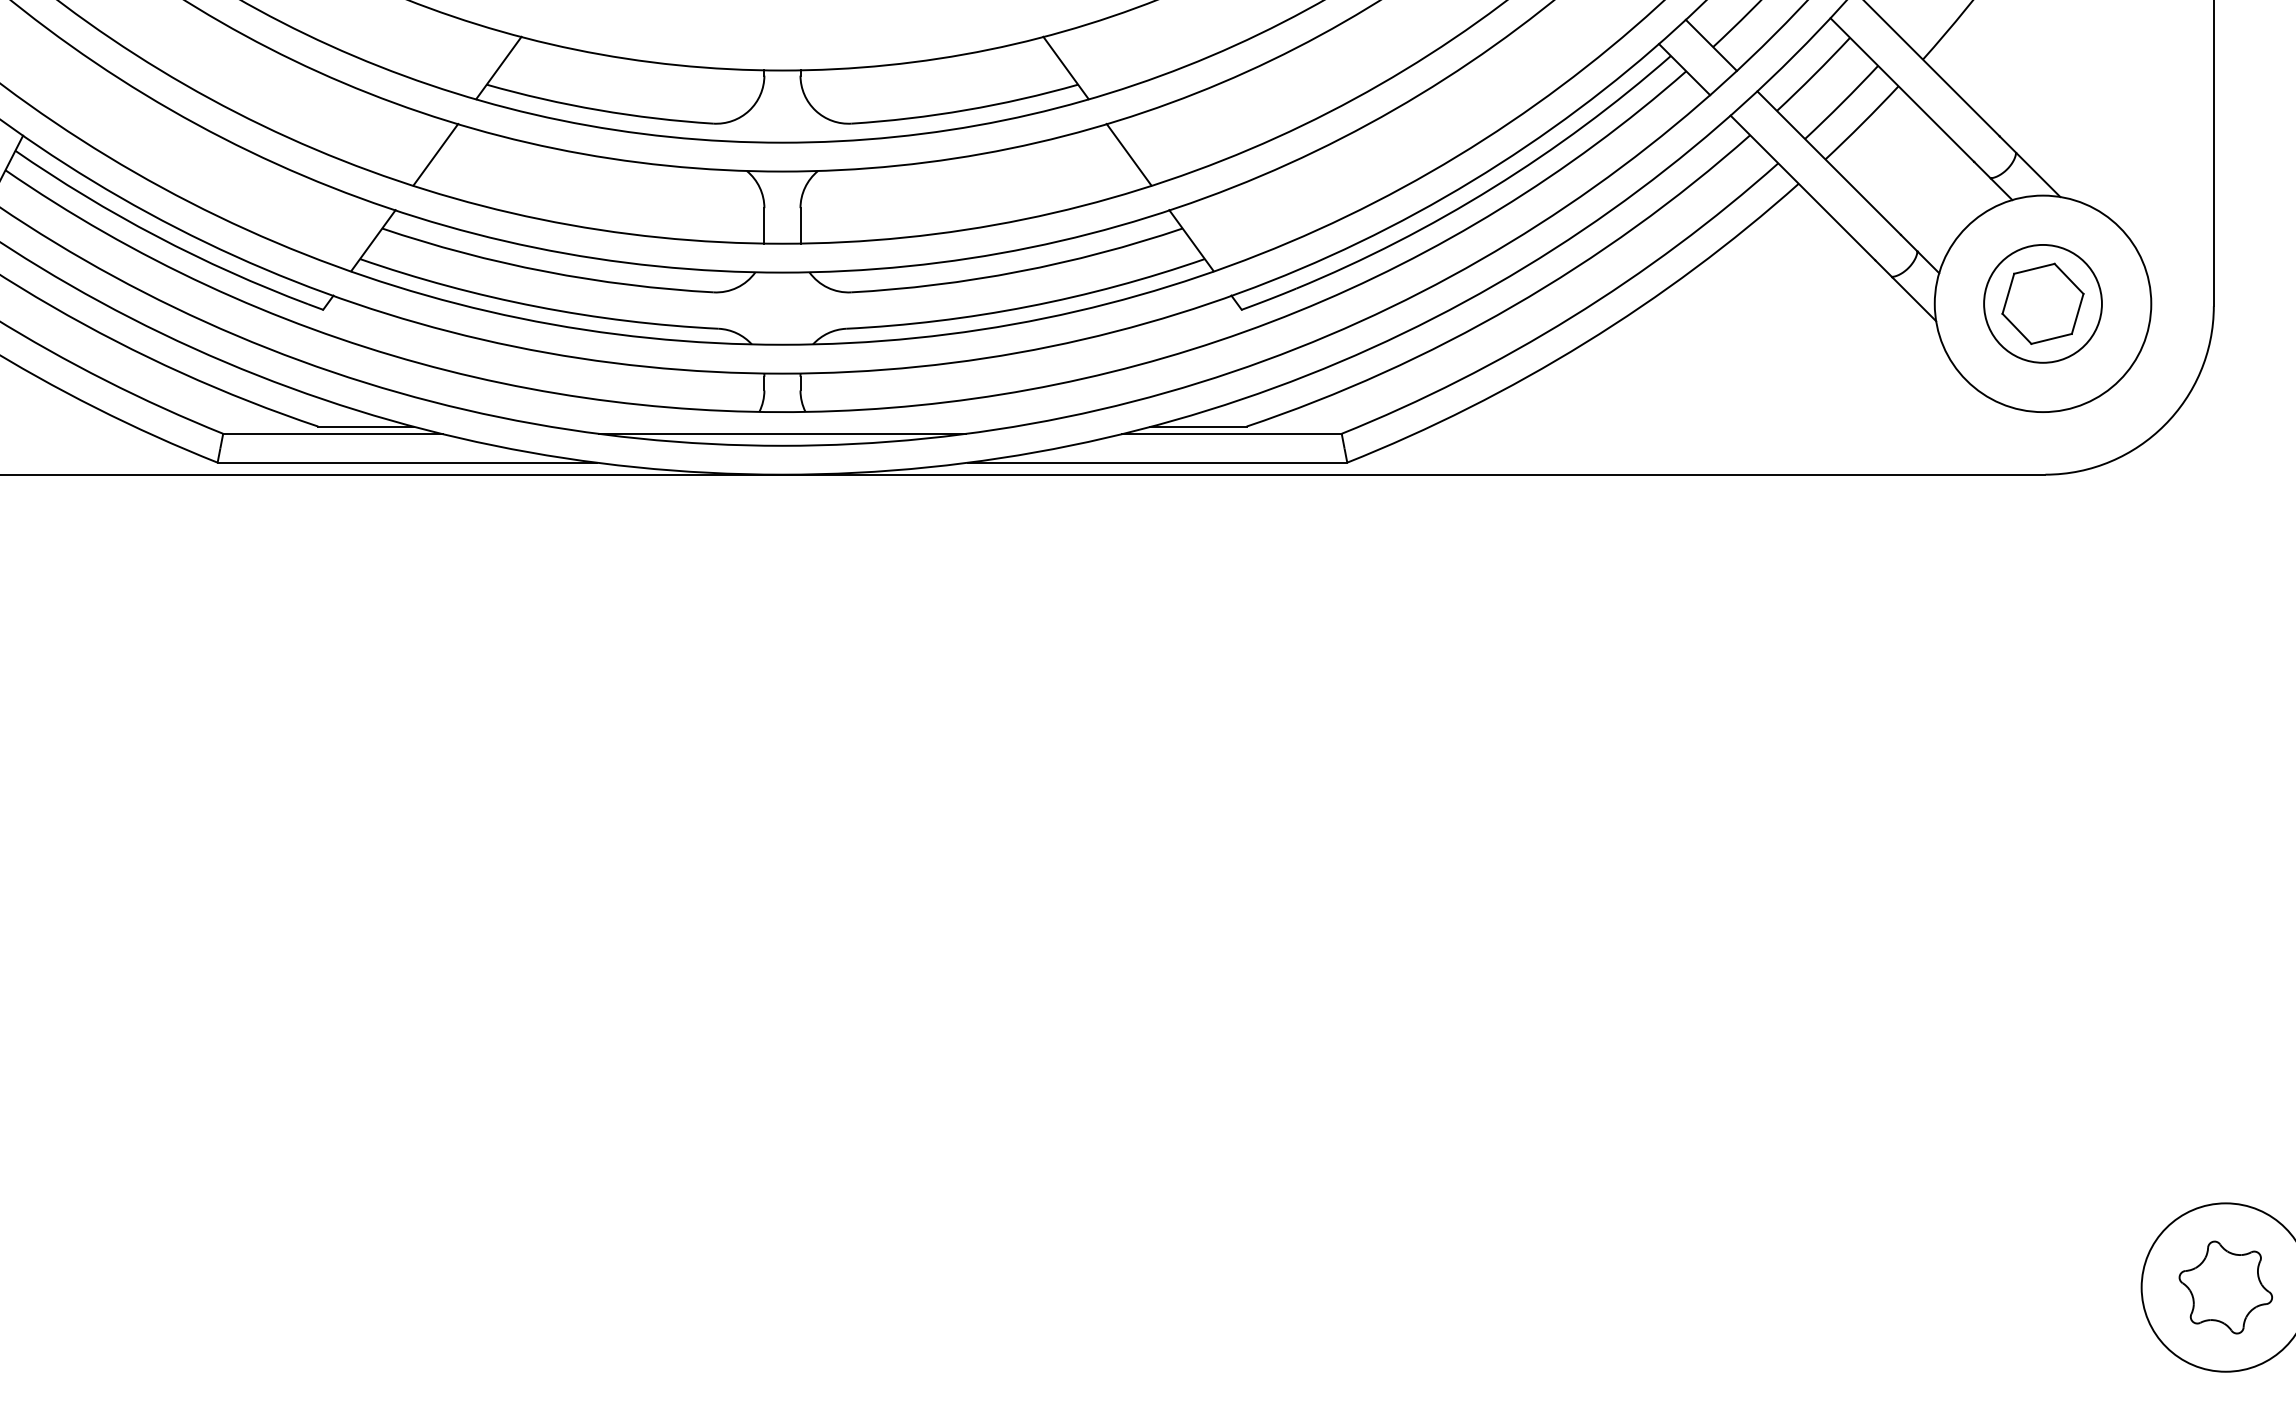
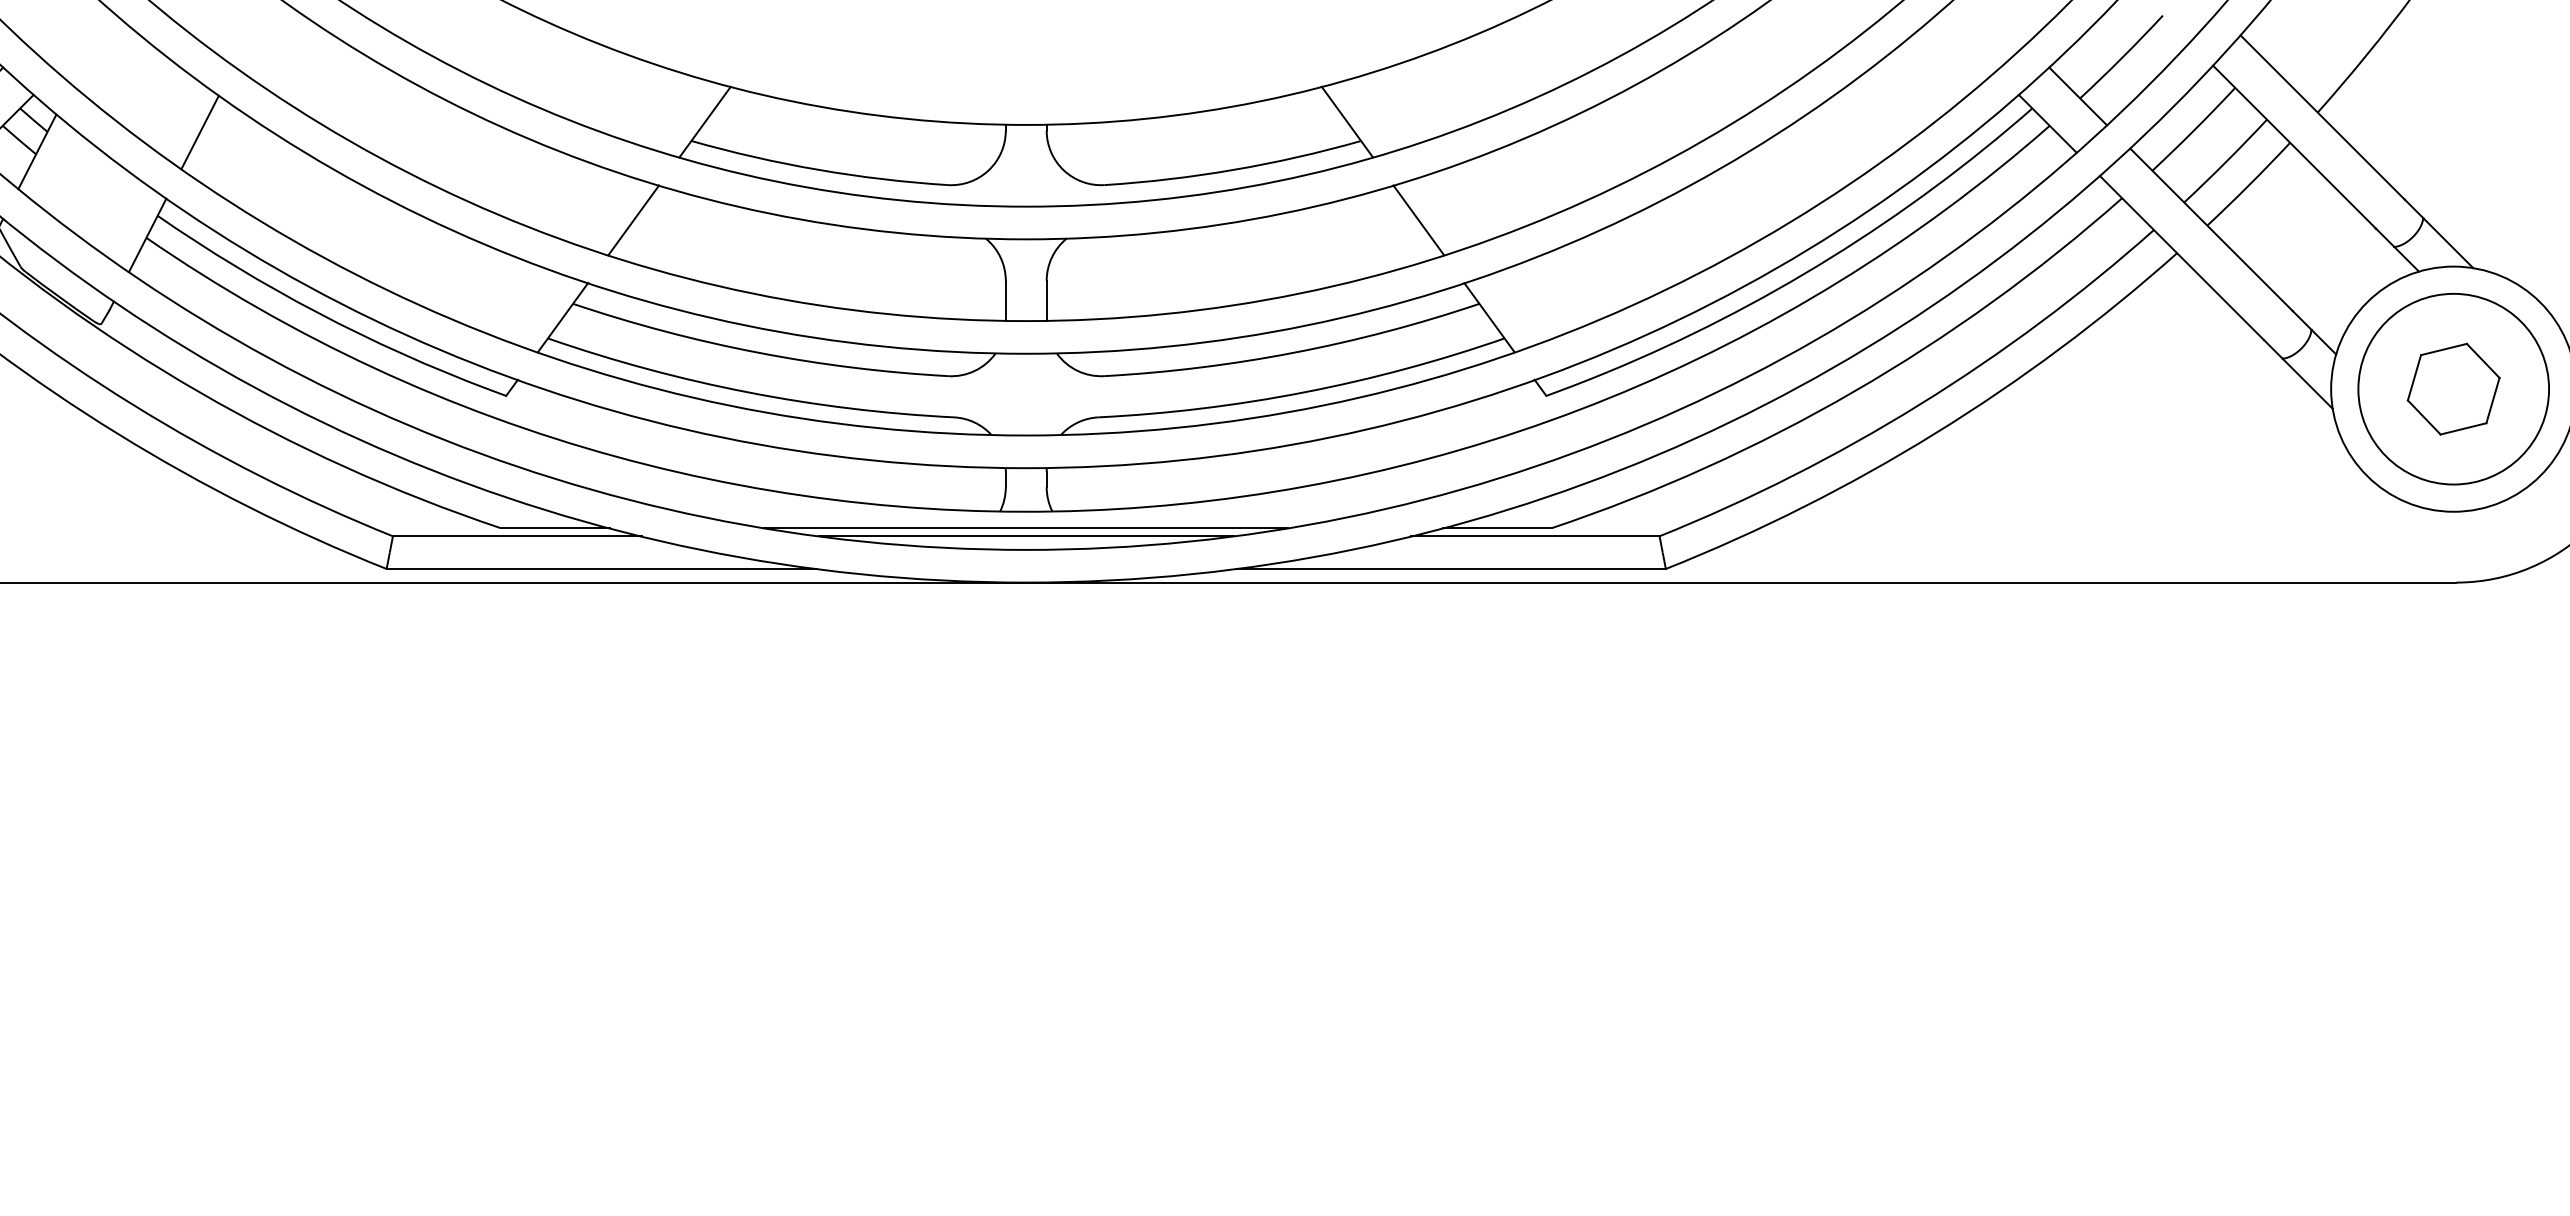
line: (52, 76) -> (199, 131), added
circle: (2042, 303) -> (2453, 388), size x1.43
line: (782, 426) -> (1026, 528), added

